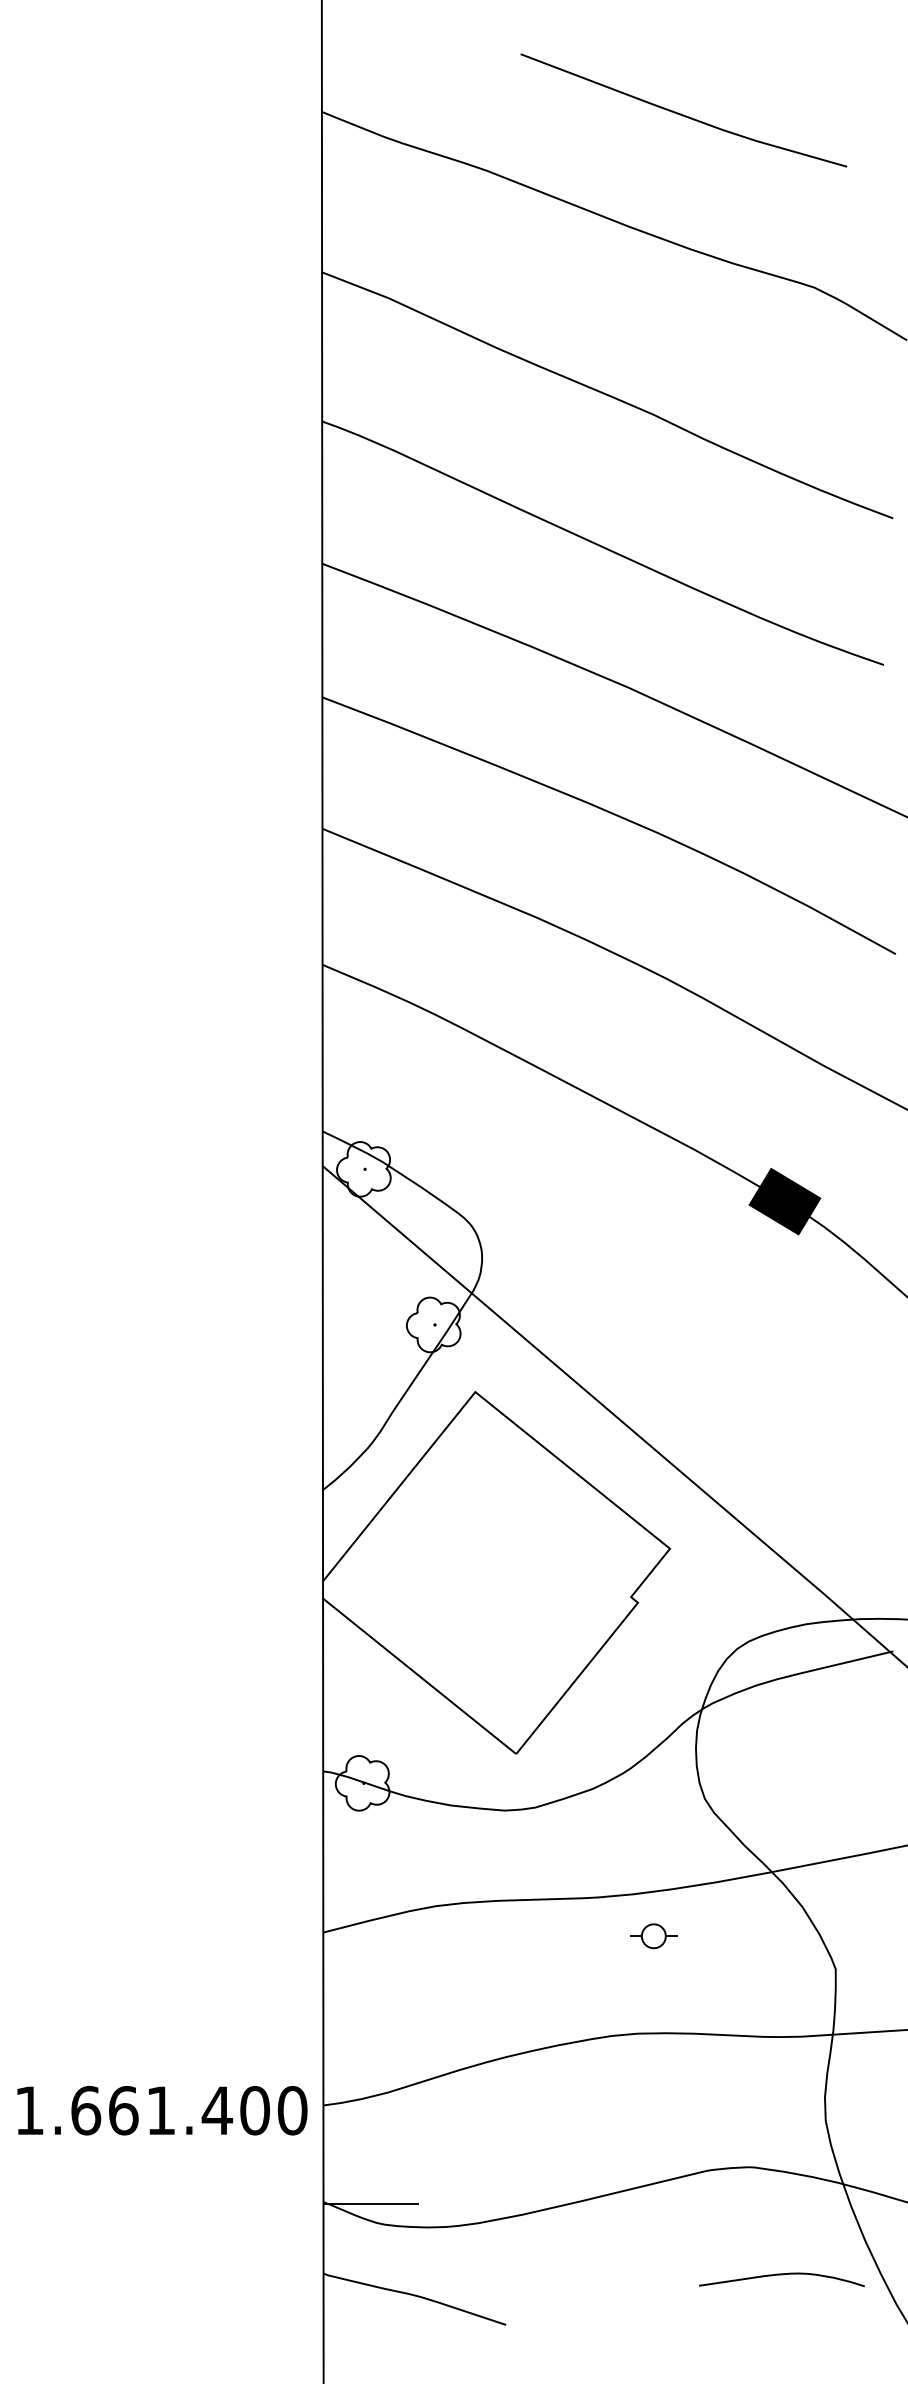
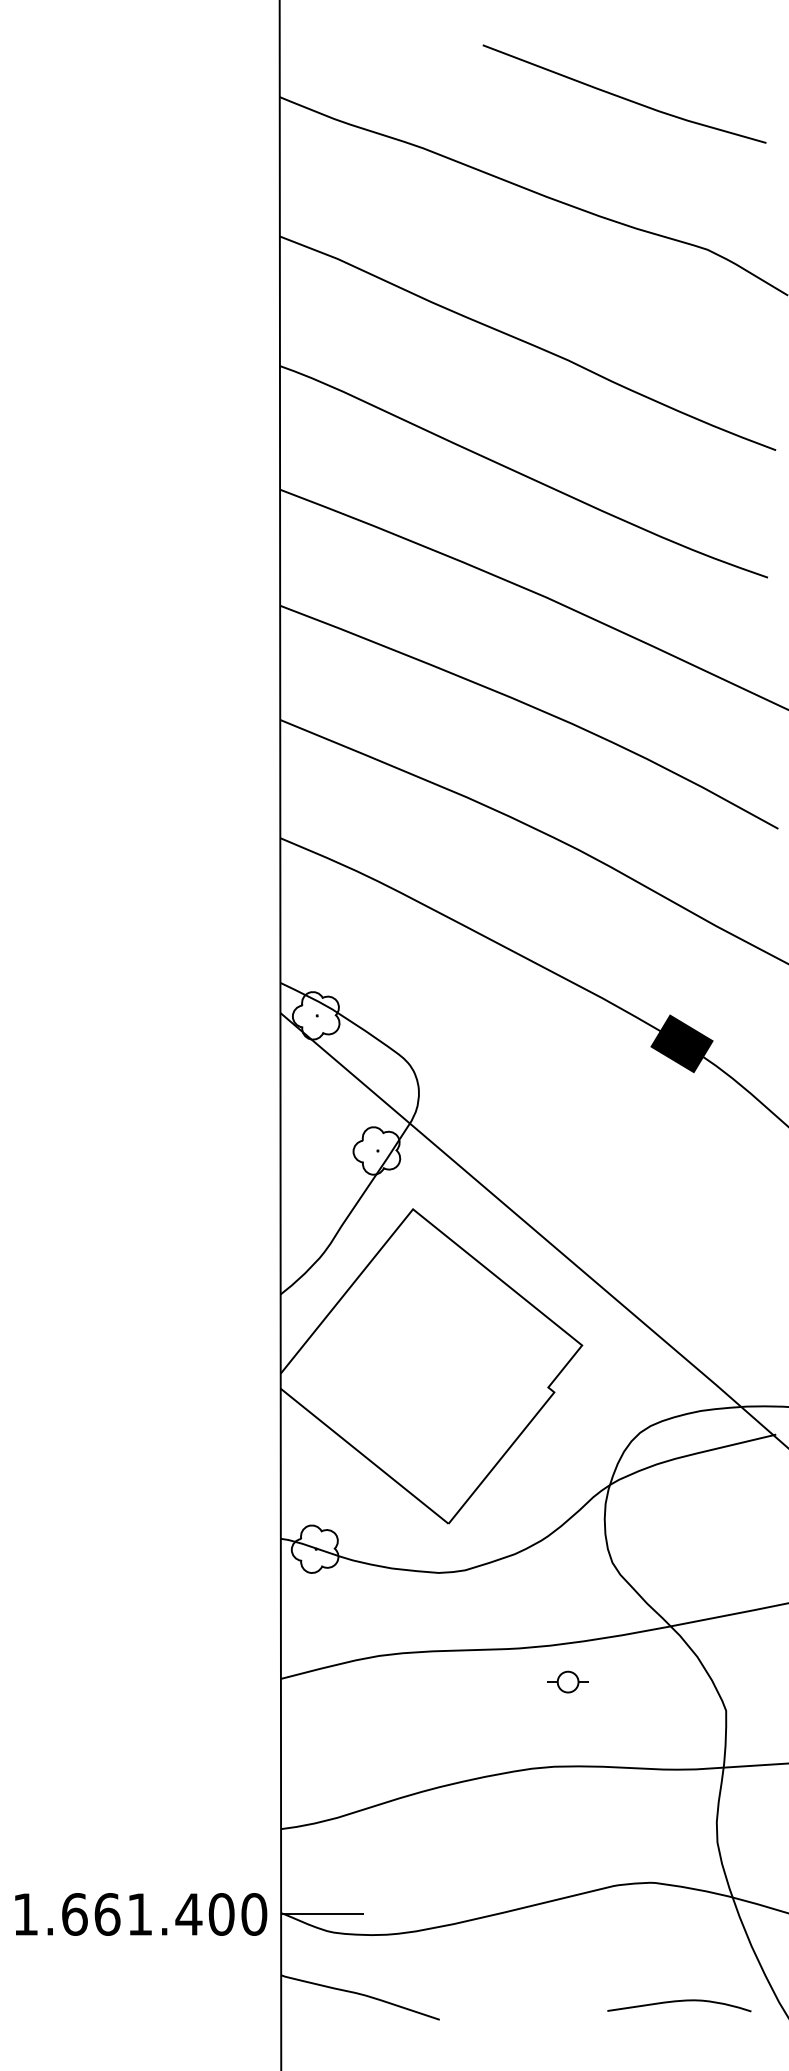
line: (681, 113) -> (622, 96), moved
text: (162, 2110) -> (141, 1914), moved
curve: (781, 2275) -> (679, 2002), moved

